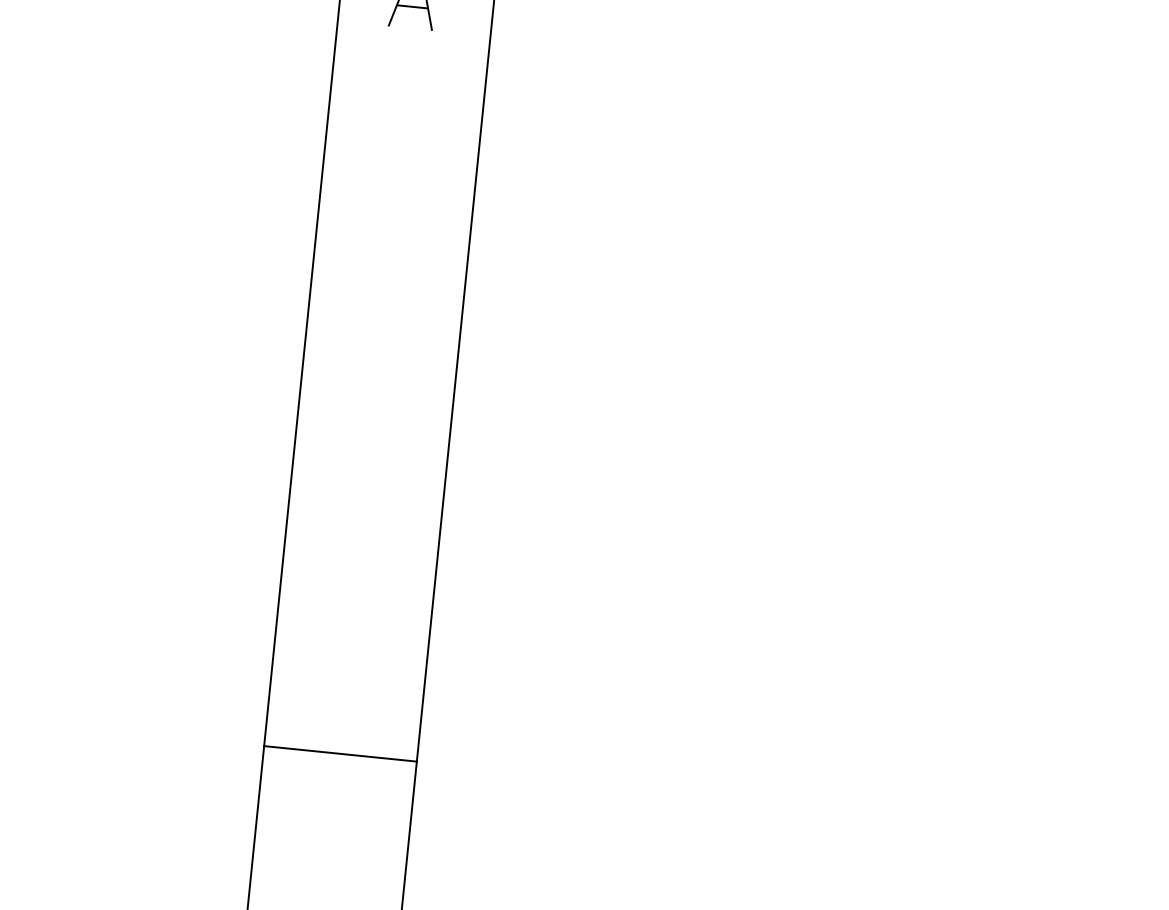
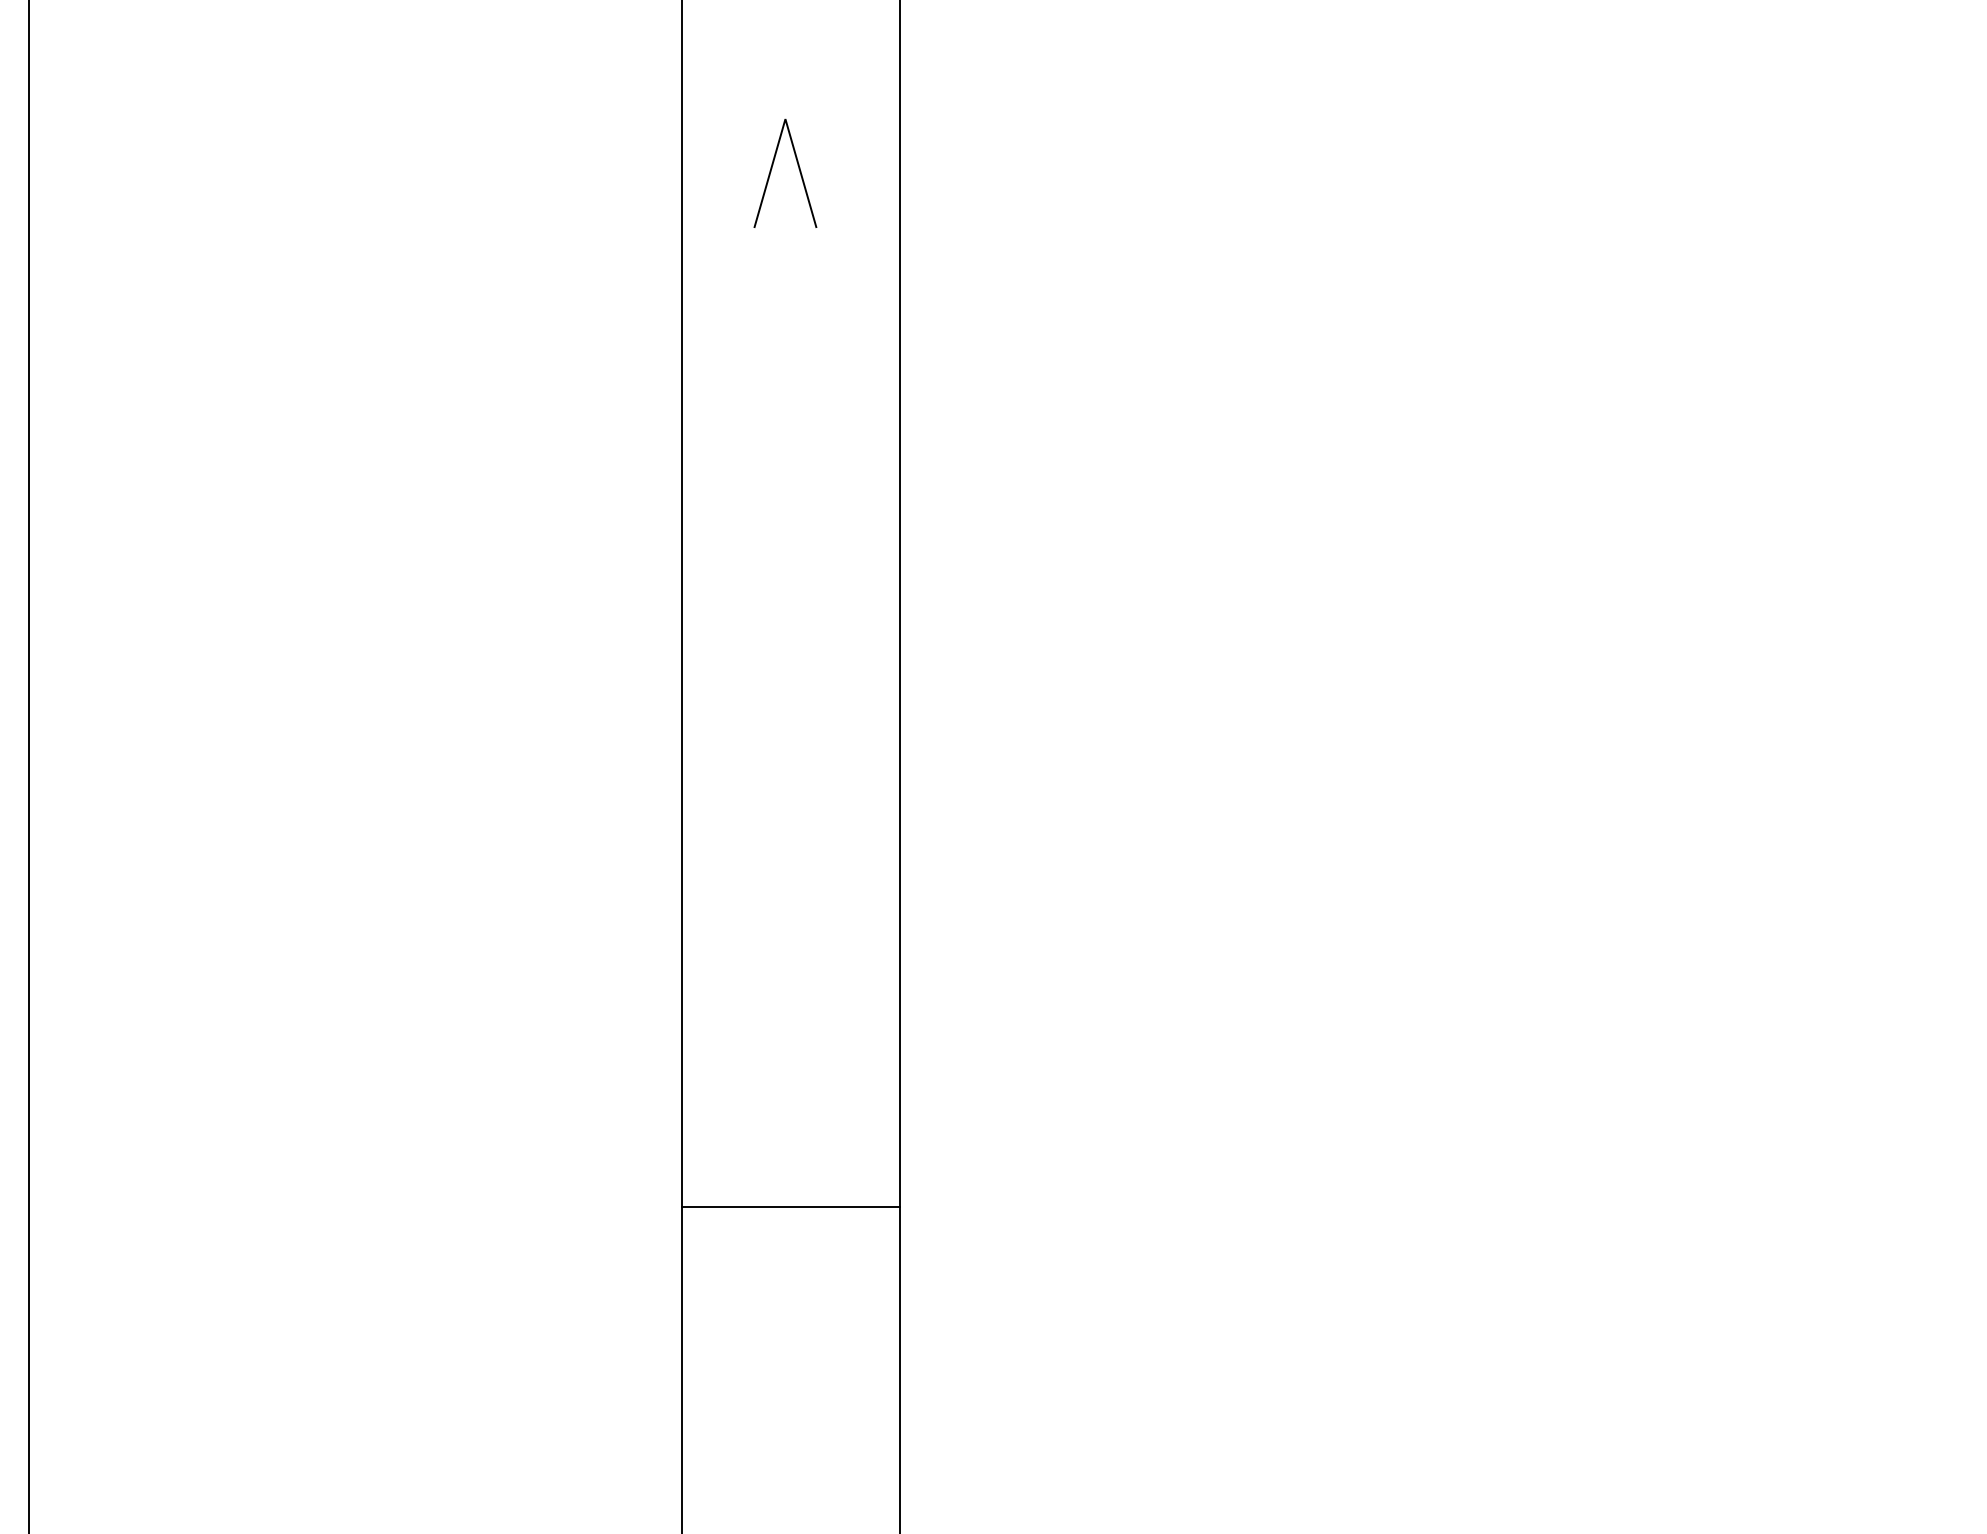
line: (412, 6) -> (785, 196), removed
line: (340, 753) -> (790, 1206), moved

